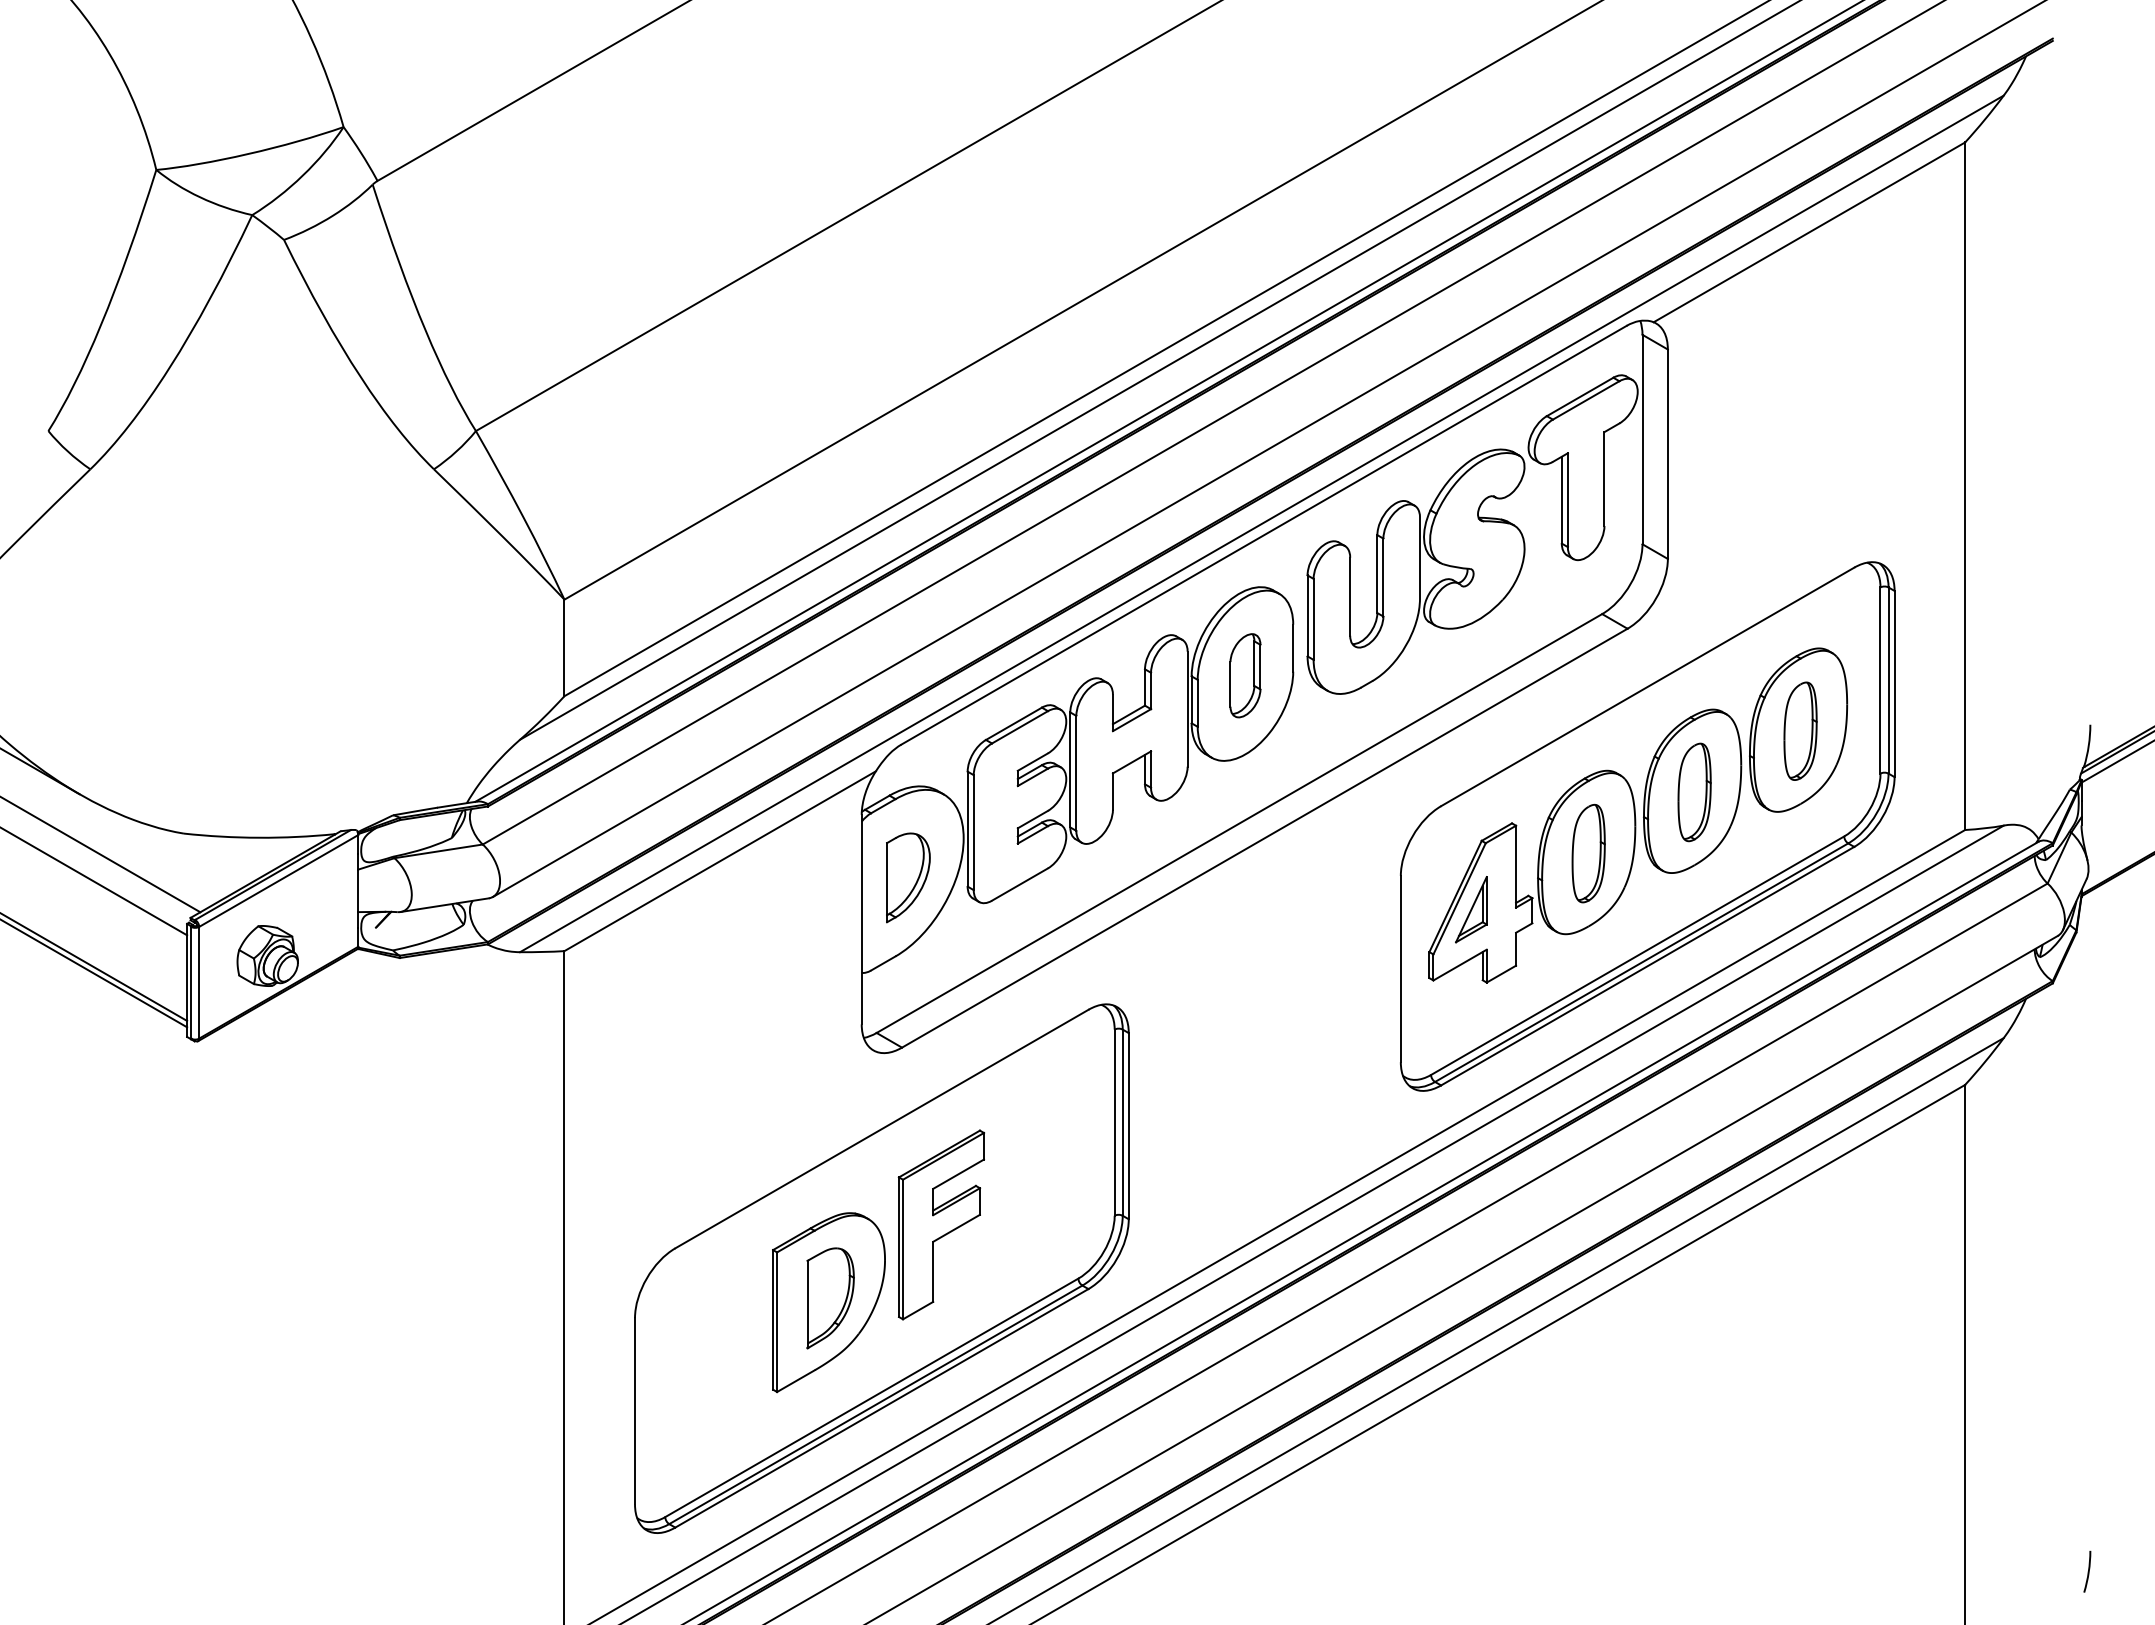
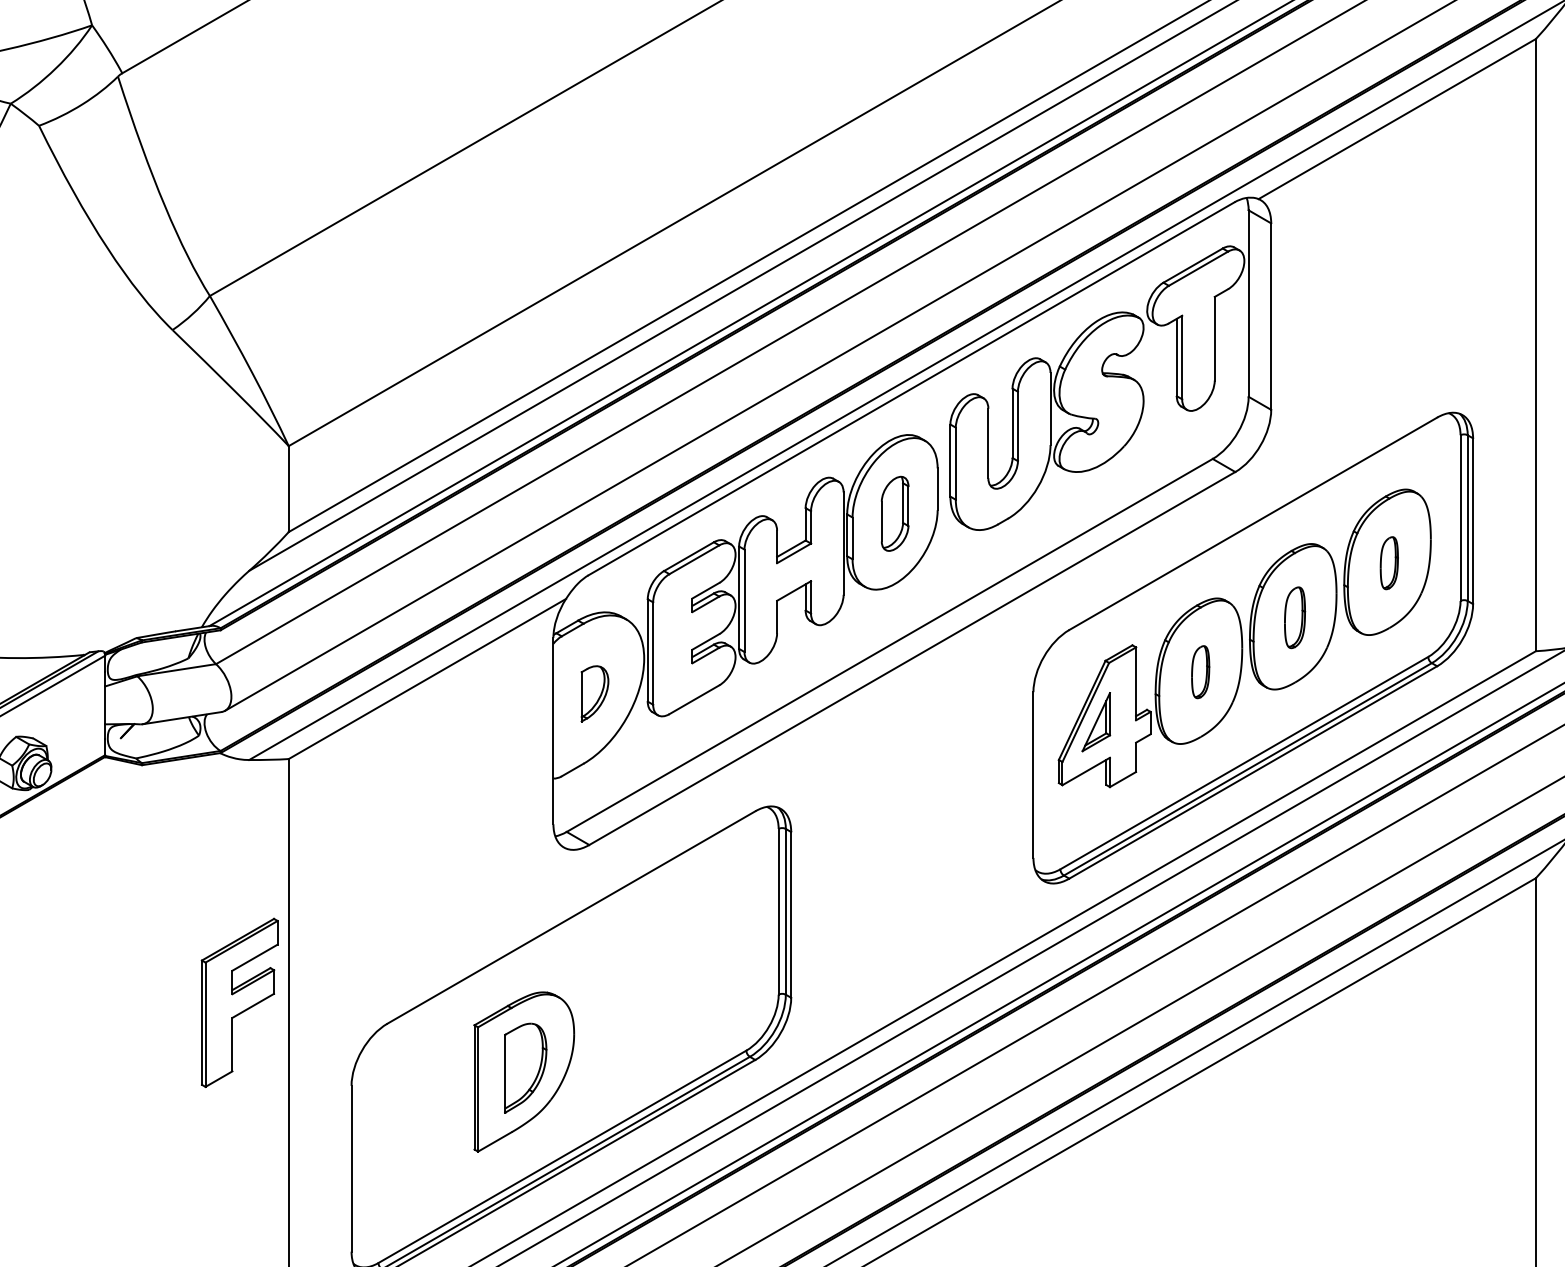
part: (1800, 730) -> (1389, 562), size x0.6
part: (1694, 792) -> (1294, 617), size x0.7
part: (1588, 853) -> (1200, 672), size x0.6
part: (908, 877) -> (595, 693), size x0.7
part: (940, 1224) -> (238, 1002), moved

